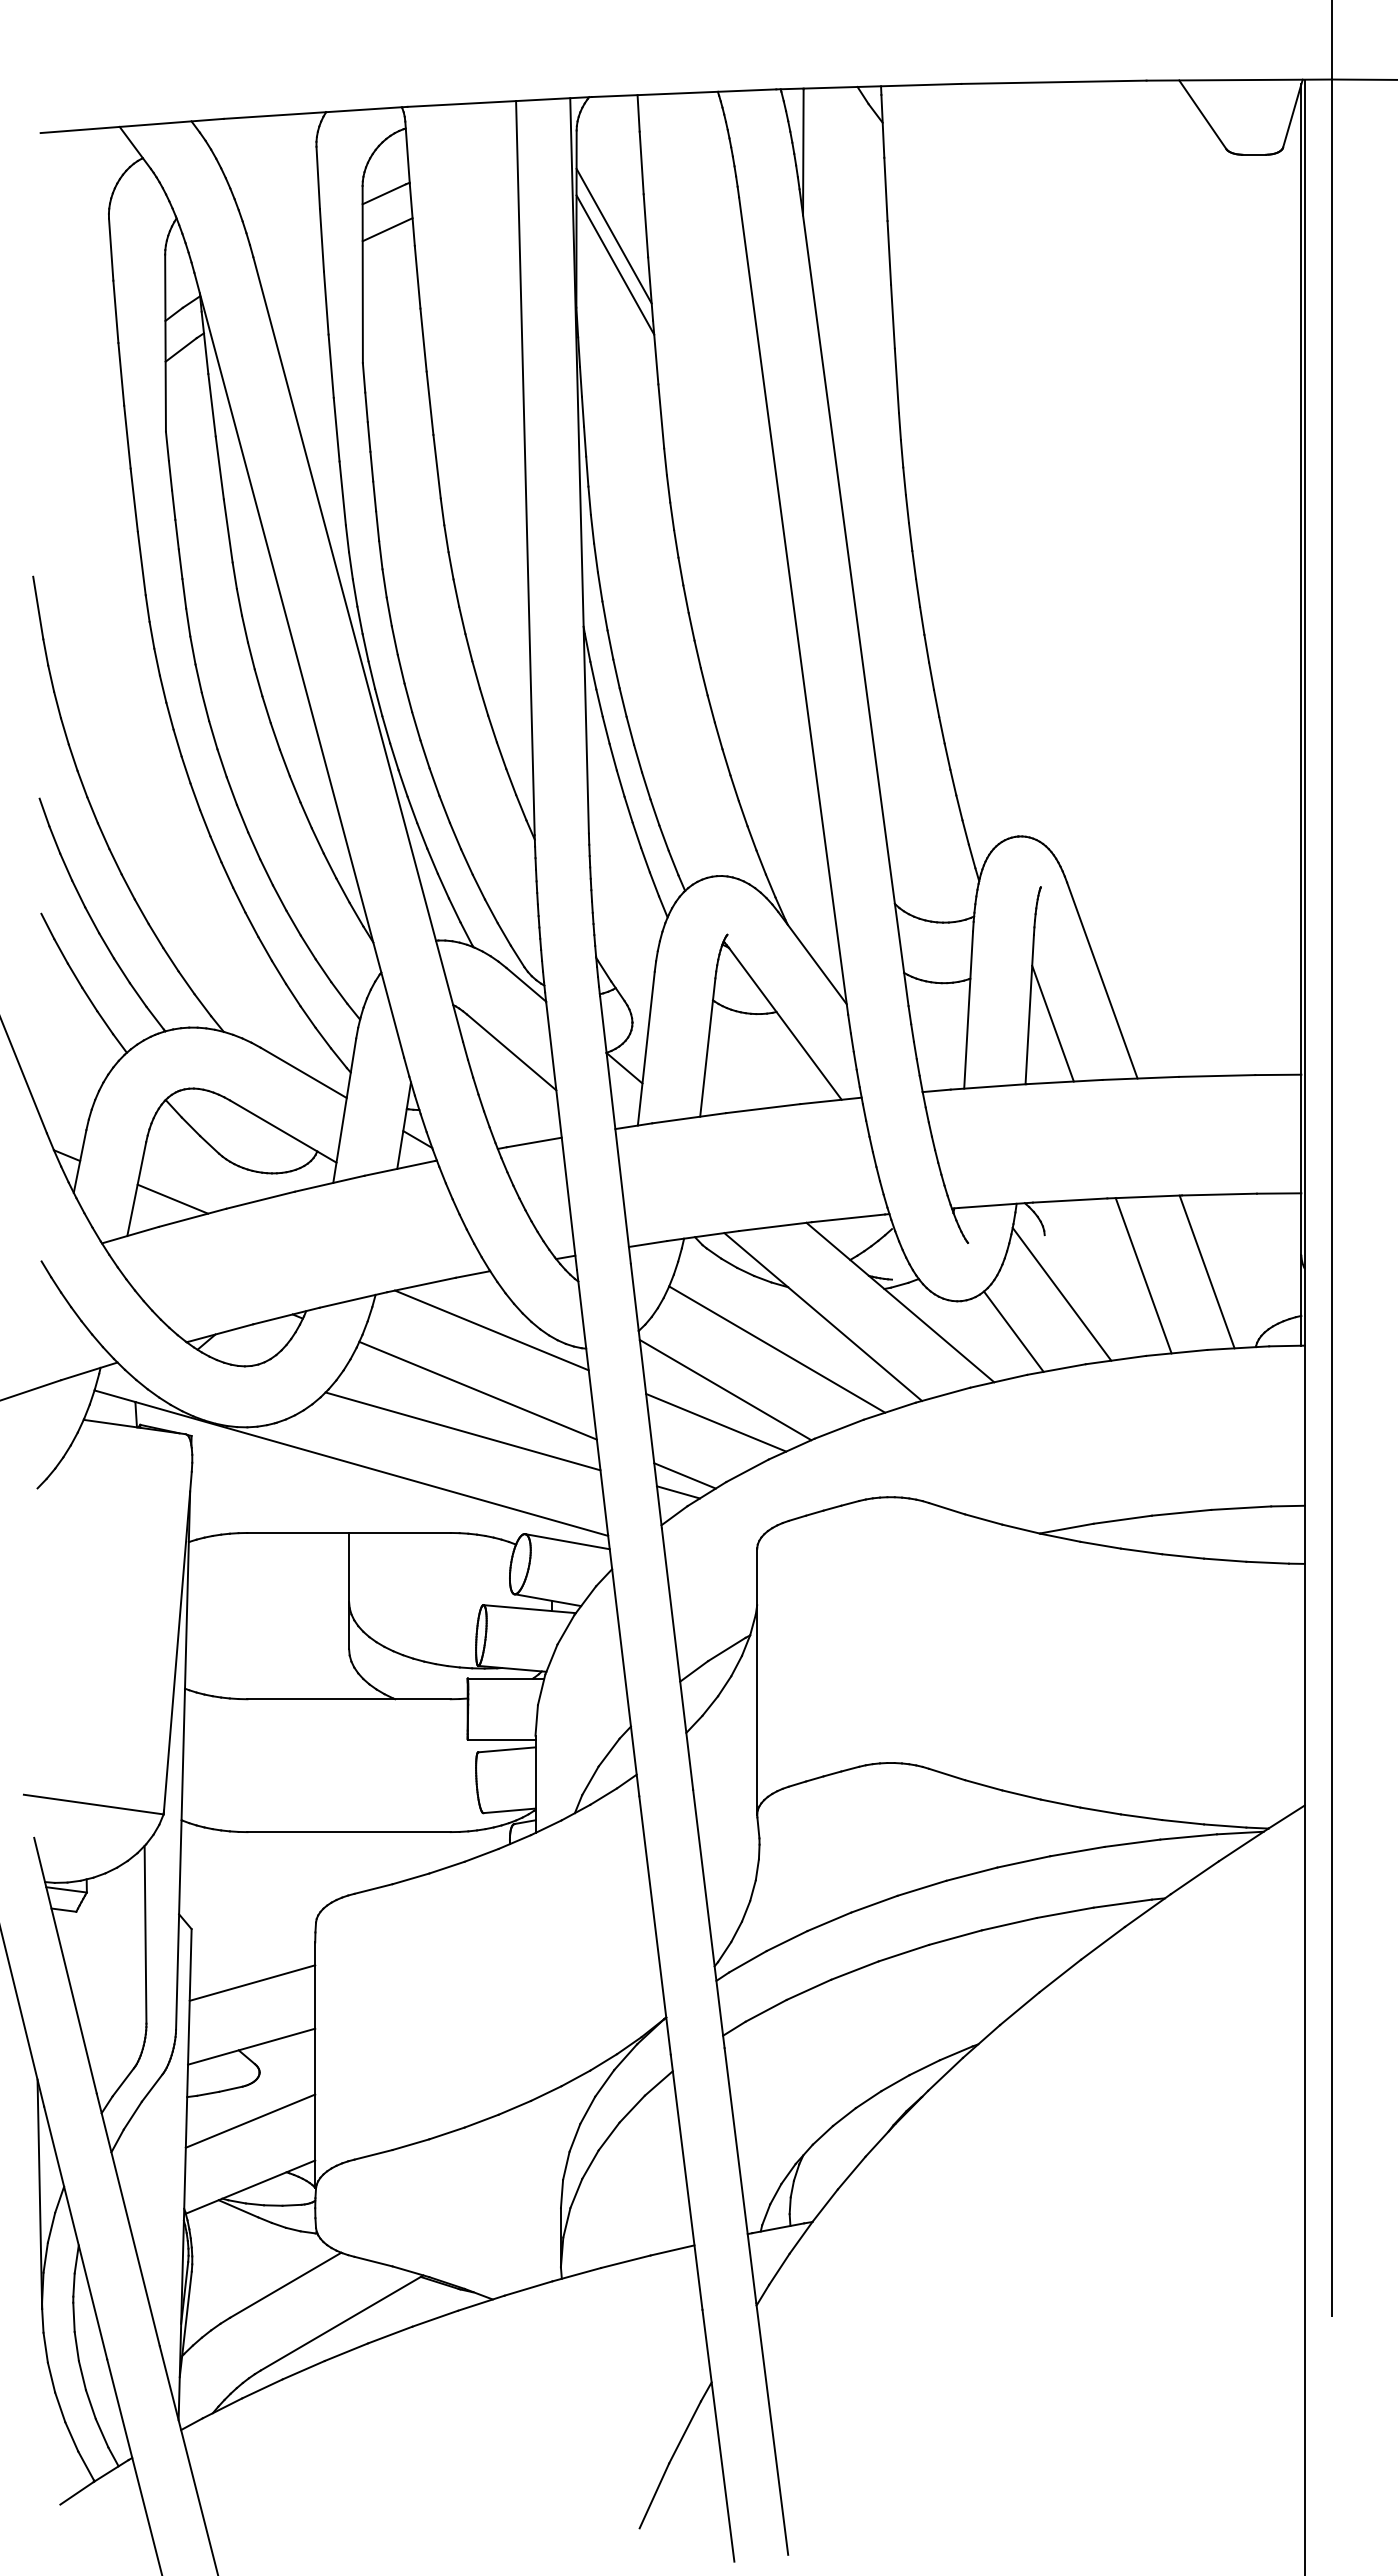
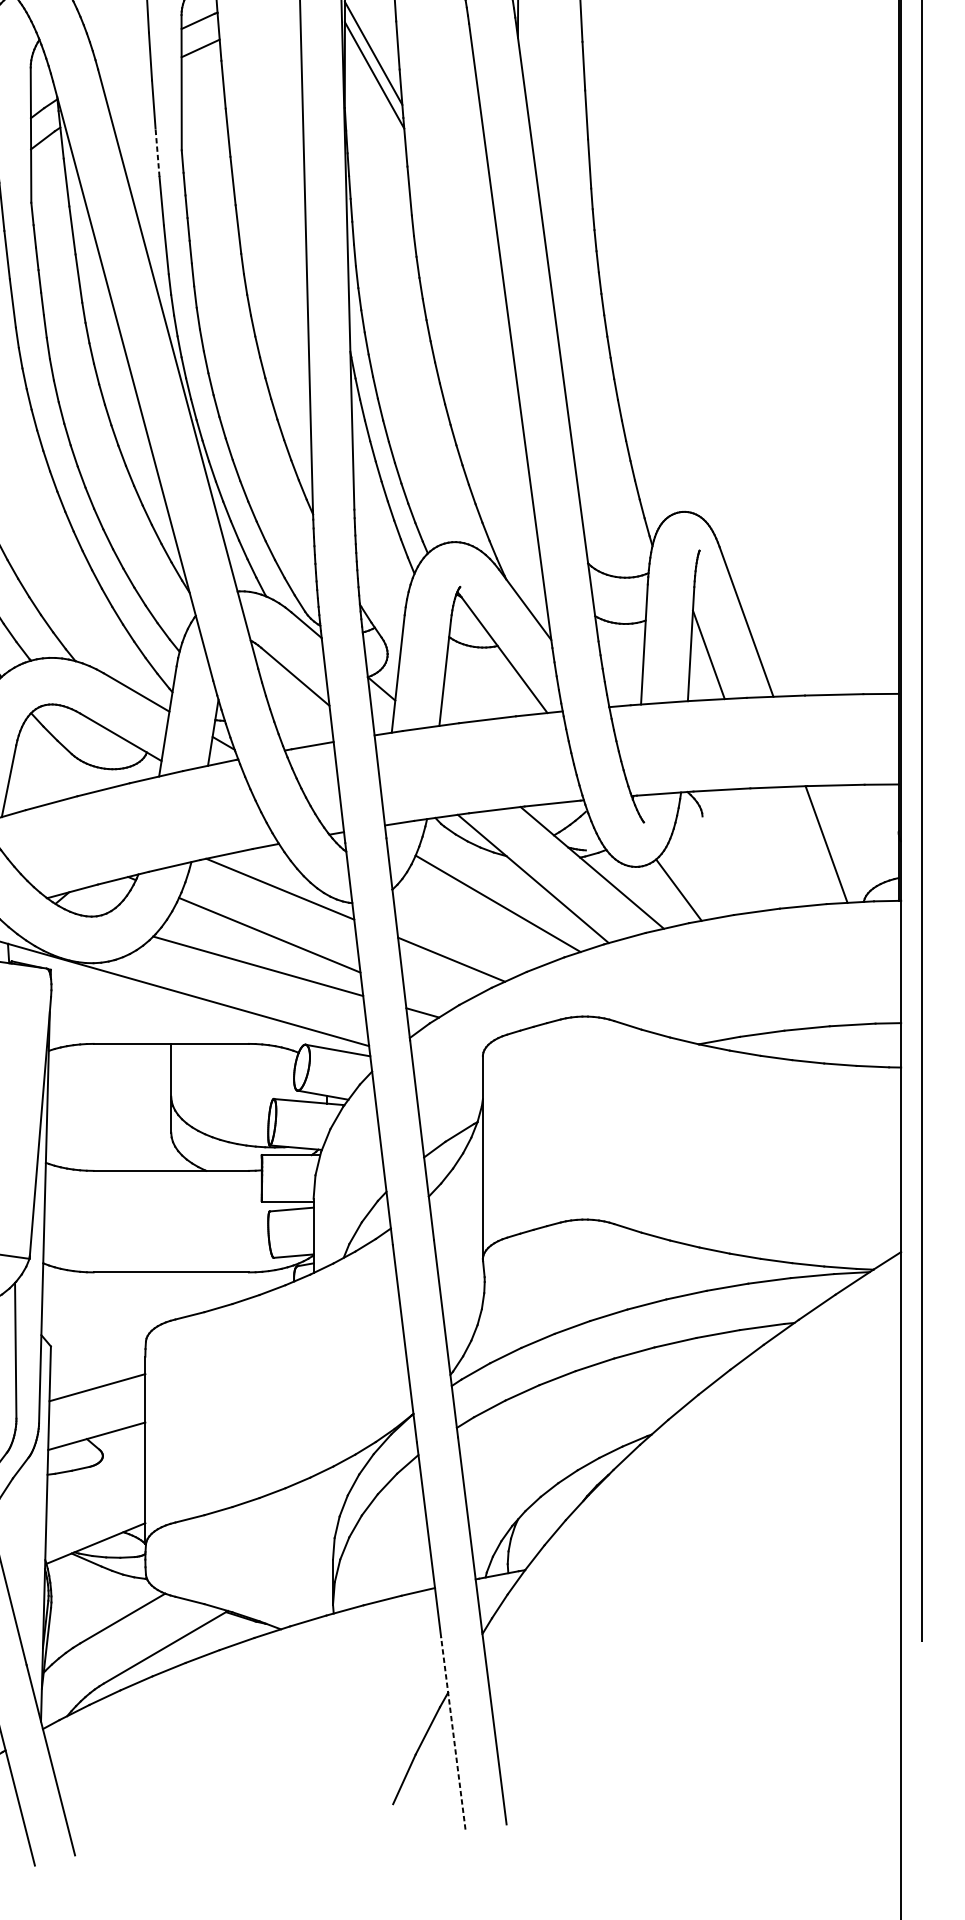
line: (331, 366) -> (157, 152), solid -> dashed
line: (172, 1198) -> (36, 788), removed
line: (1143, 1275) -> (777, 847), removed
line: (1061, 1293) -> (715, 860), removed
line: (725, 1389) -> (458, 934), removed
line: (684, 1475) -> (427, 1000), removed
line: (250, 2120) -> (95, 1492), removed
line: (718, 2435) -> (453, 1733), solid -> dashed

